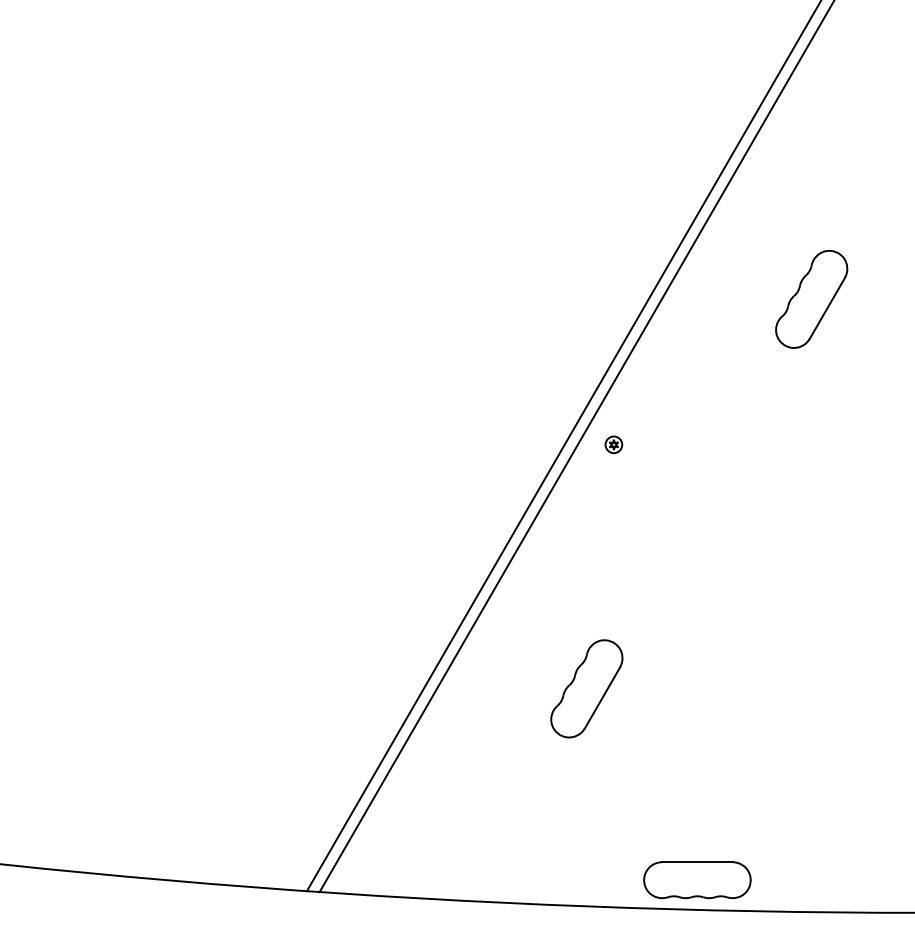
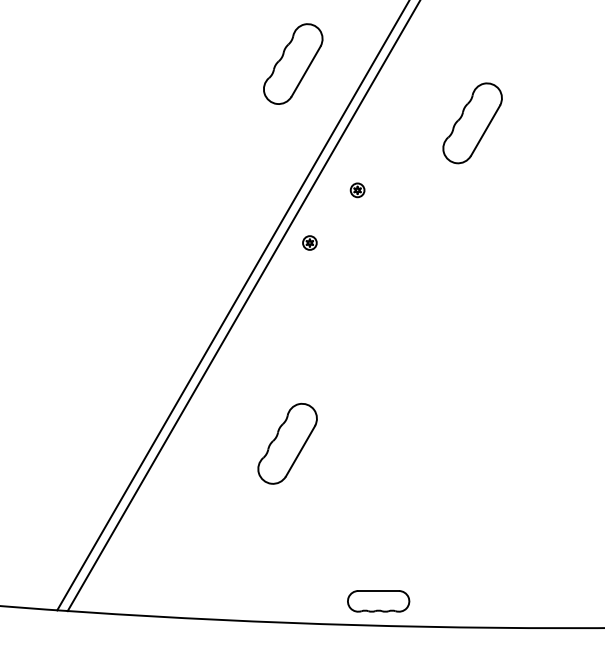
part: (593, 227) -> (293, 64), added
part: (671, 380) -> (357, 190), added
part: (697, 880) -> (378, 601), size x0.7

